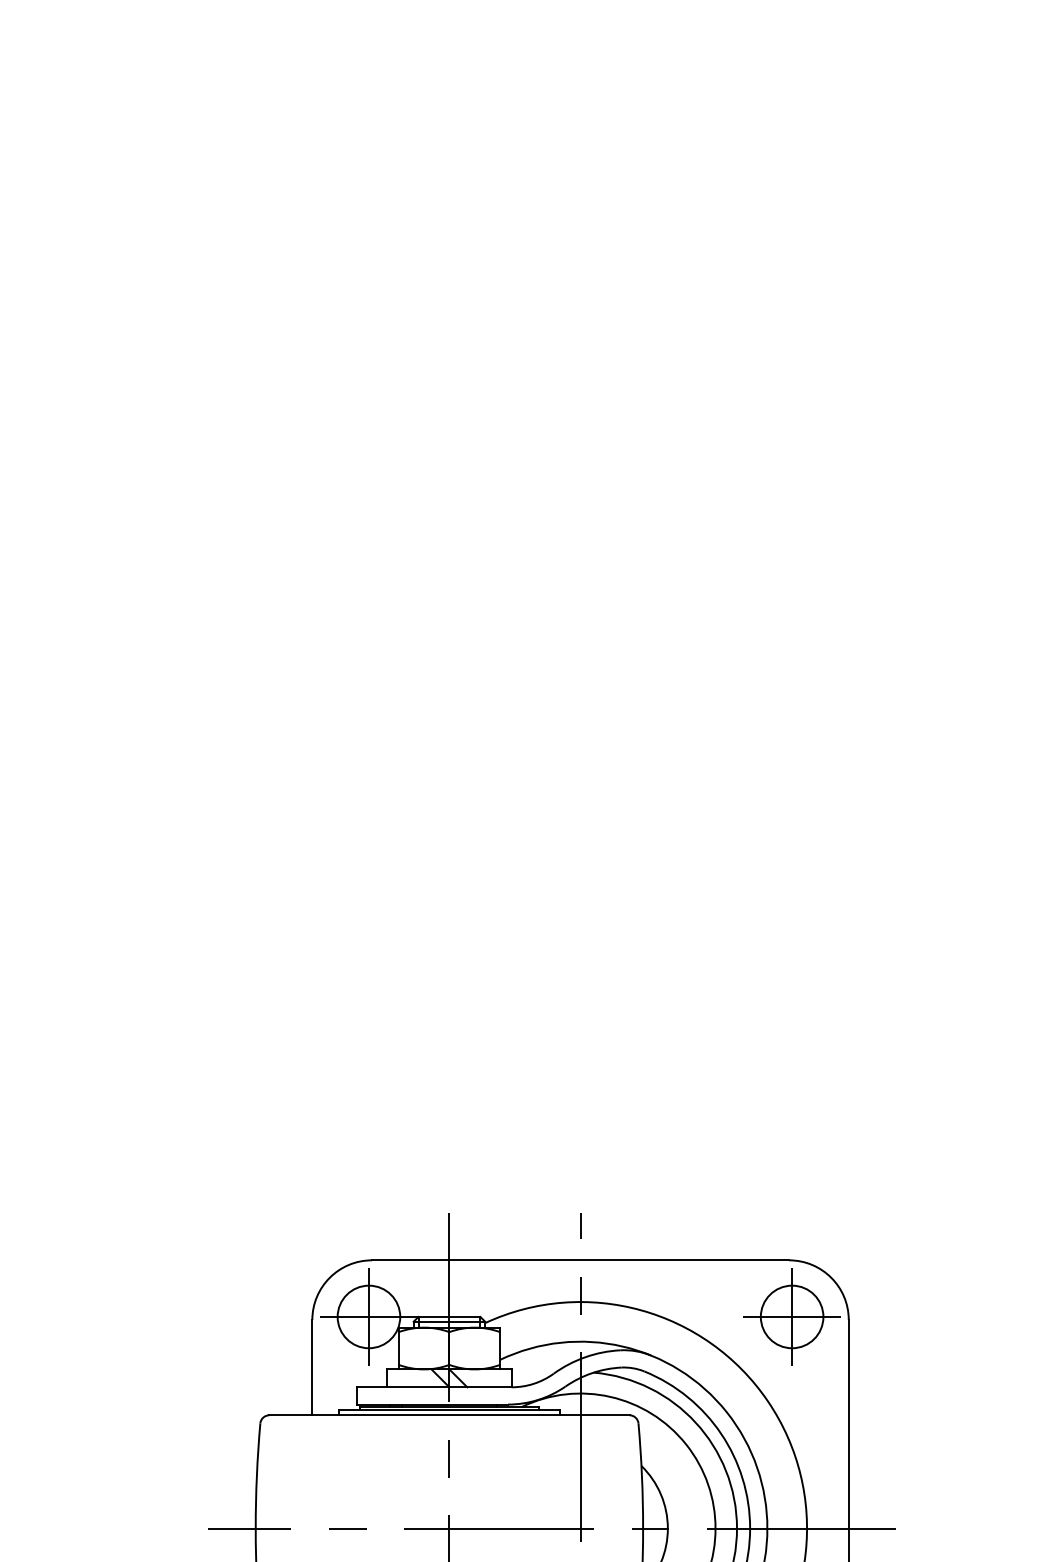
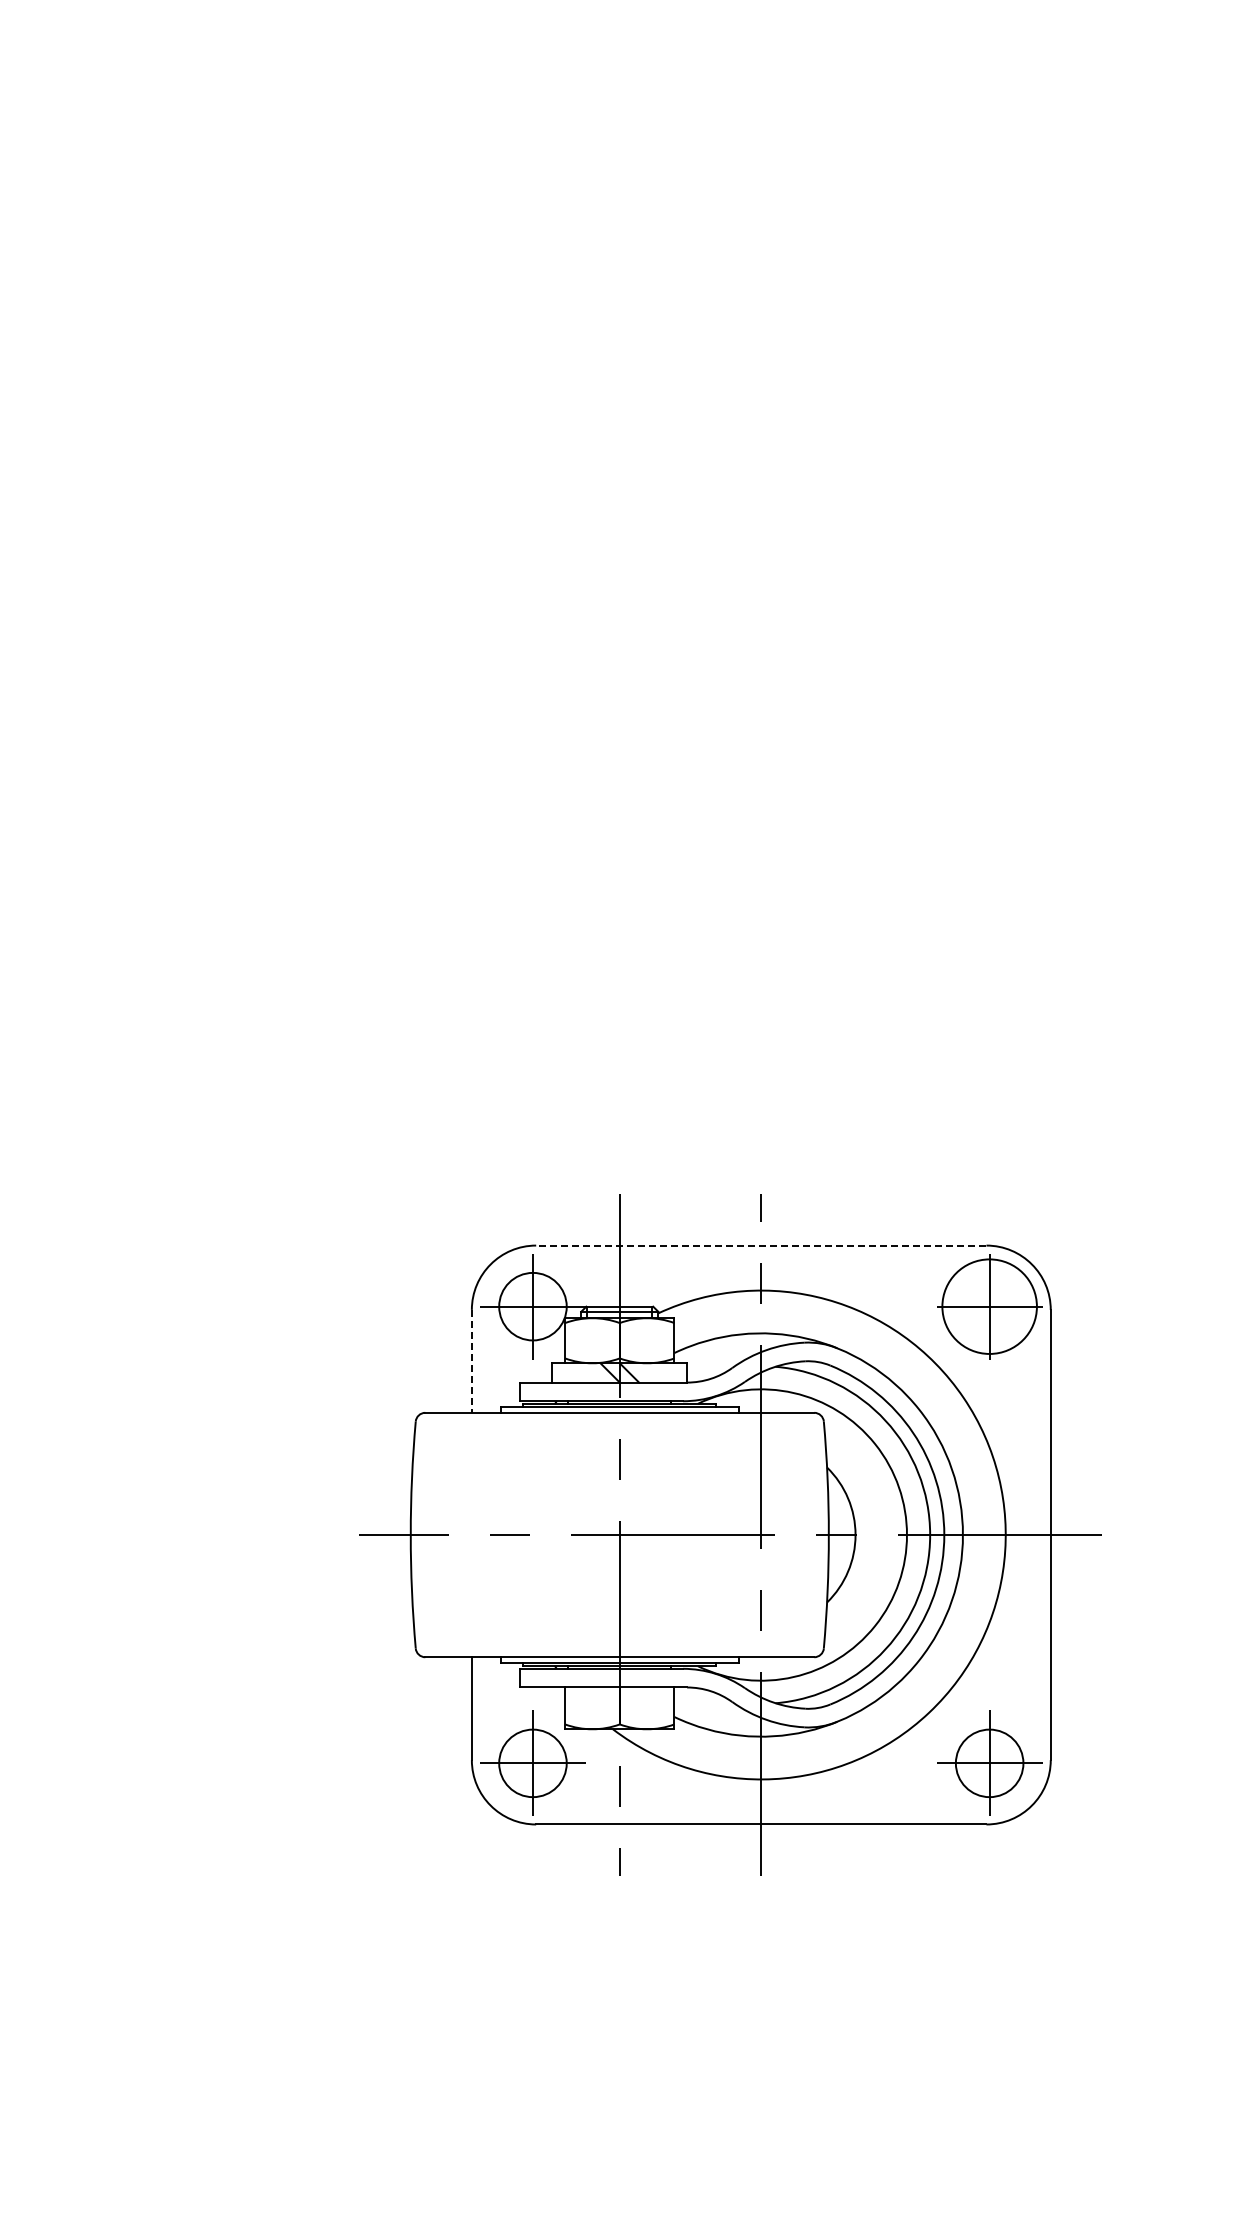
line: (579, 1260) -> (760, 1245), solid -> dashed
circle: (791, 1316) -> (989, 1306), size x1.4
line: (312, 1367) -> (471, 1361), solid -> dashed

